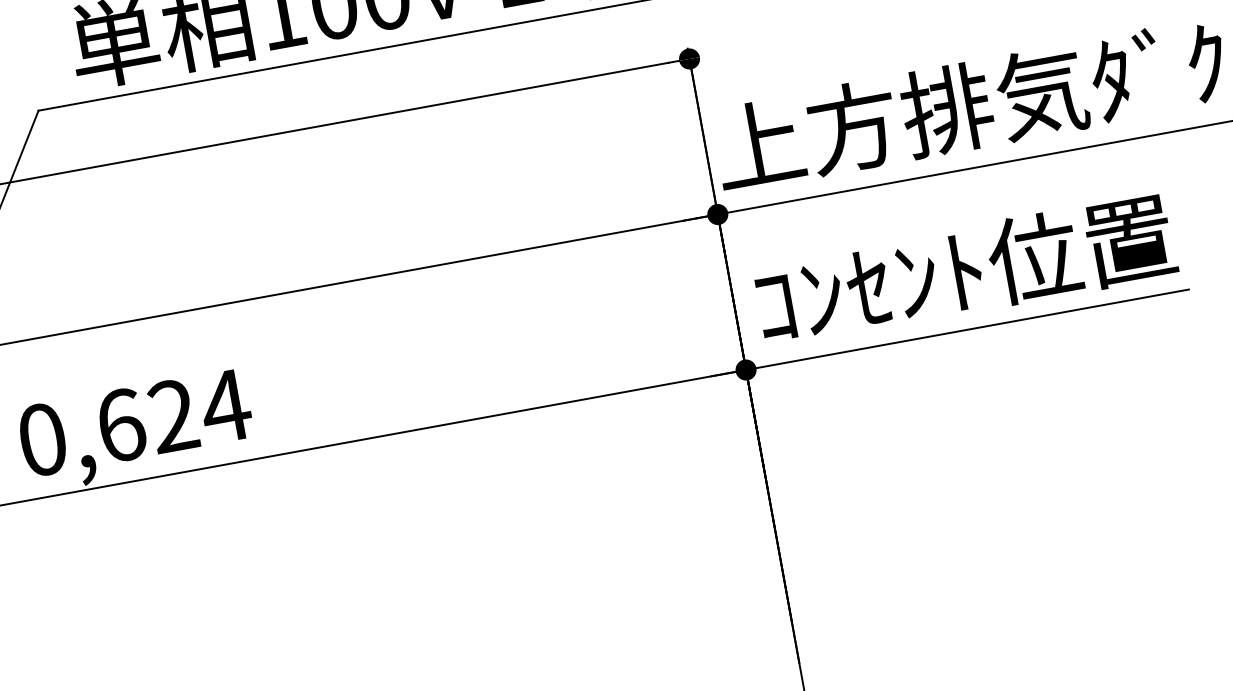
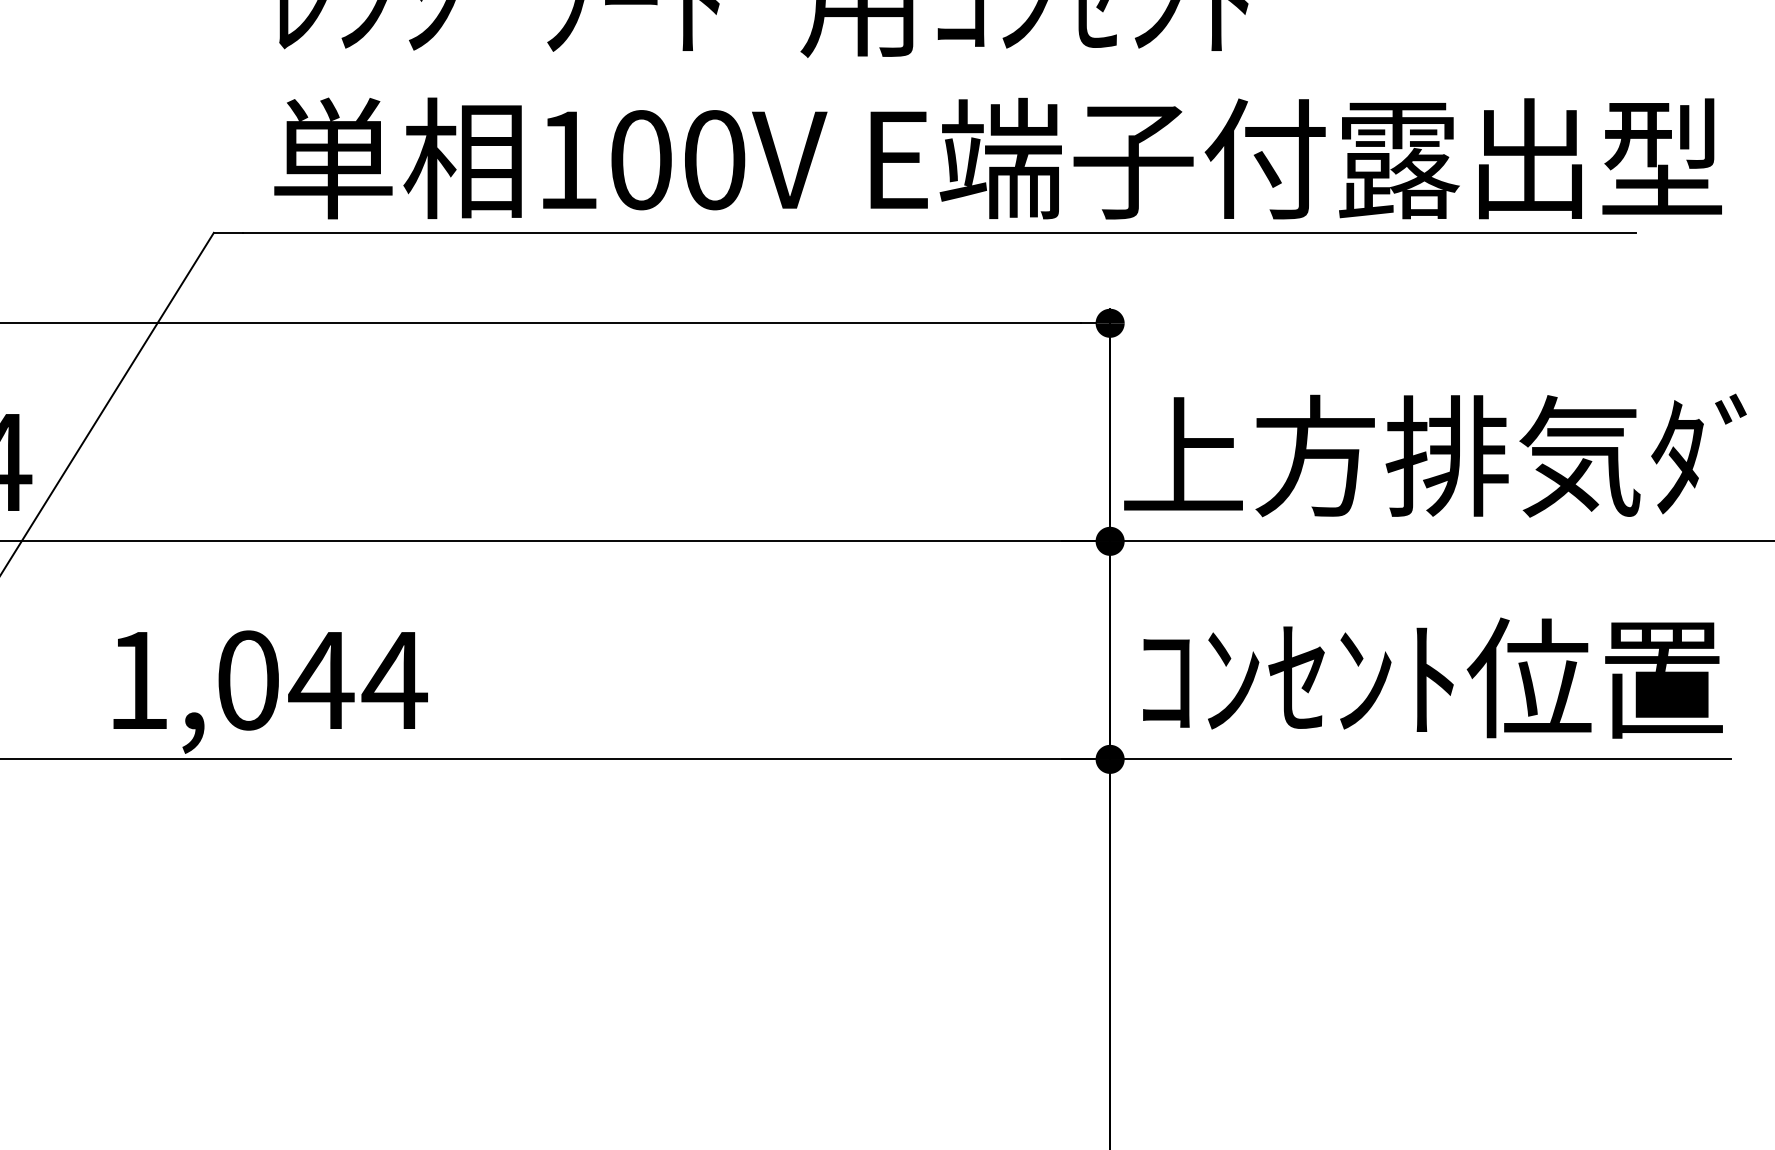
text: (109, 427) -> (231, 680), 0,624 -> 1,044

